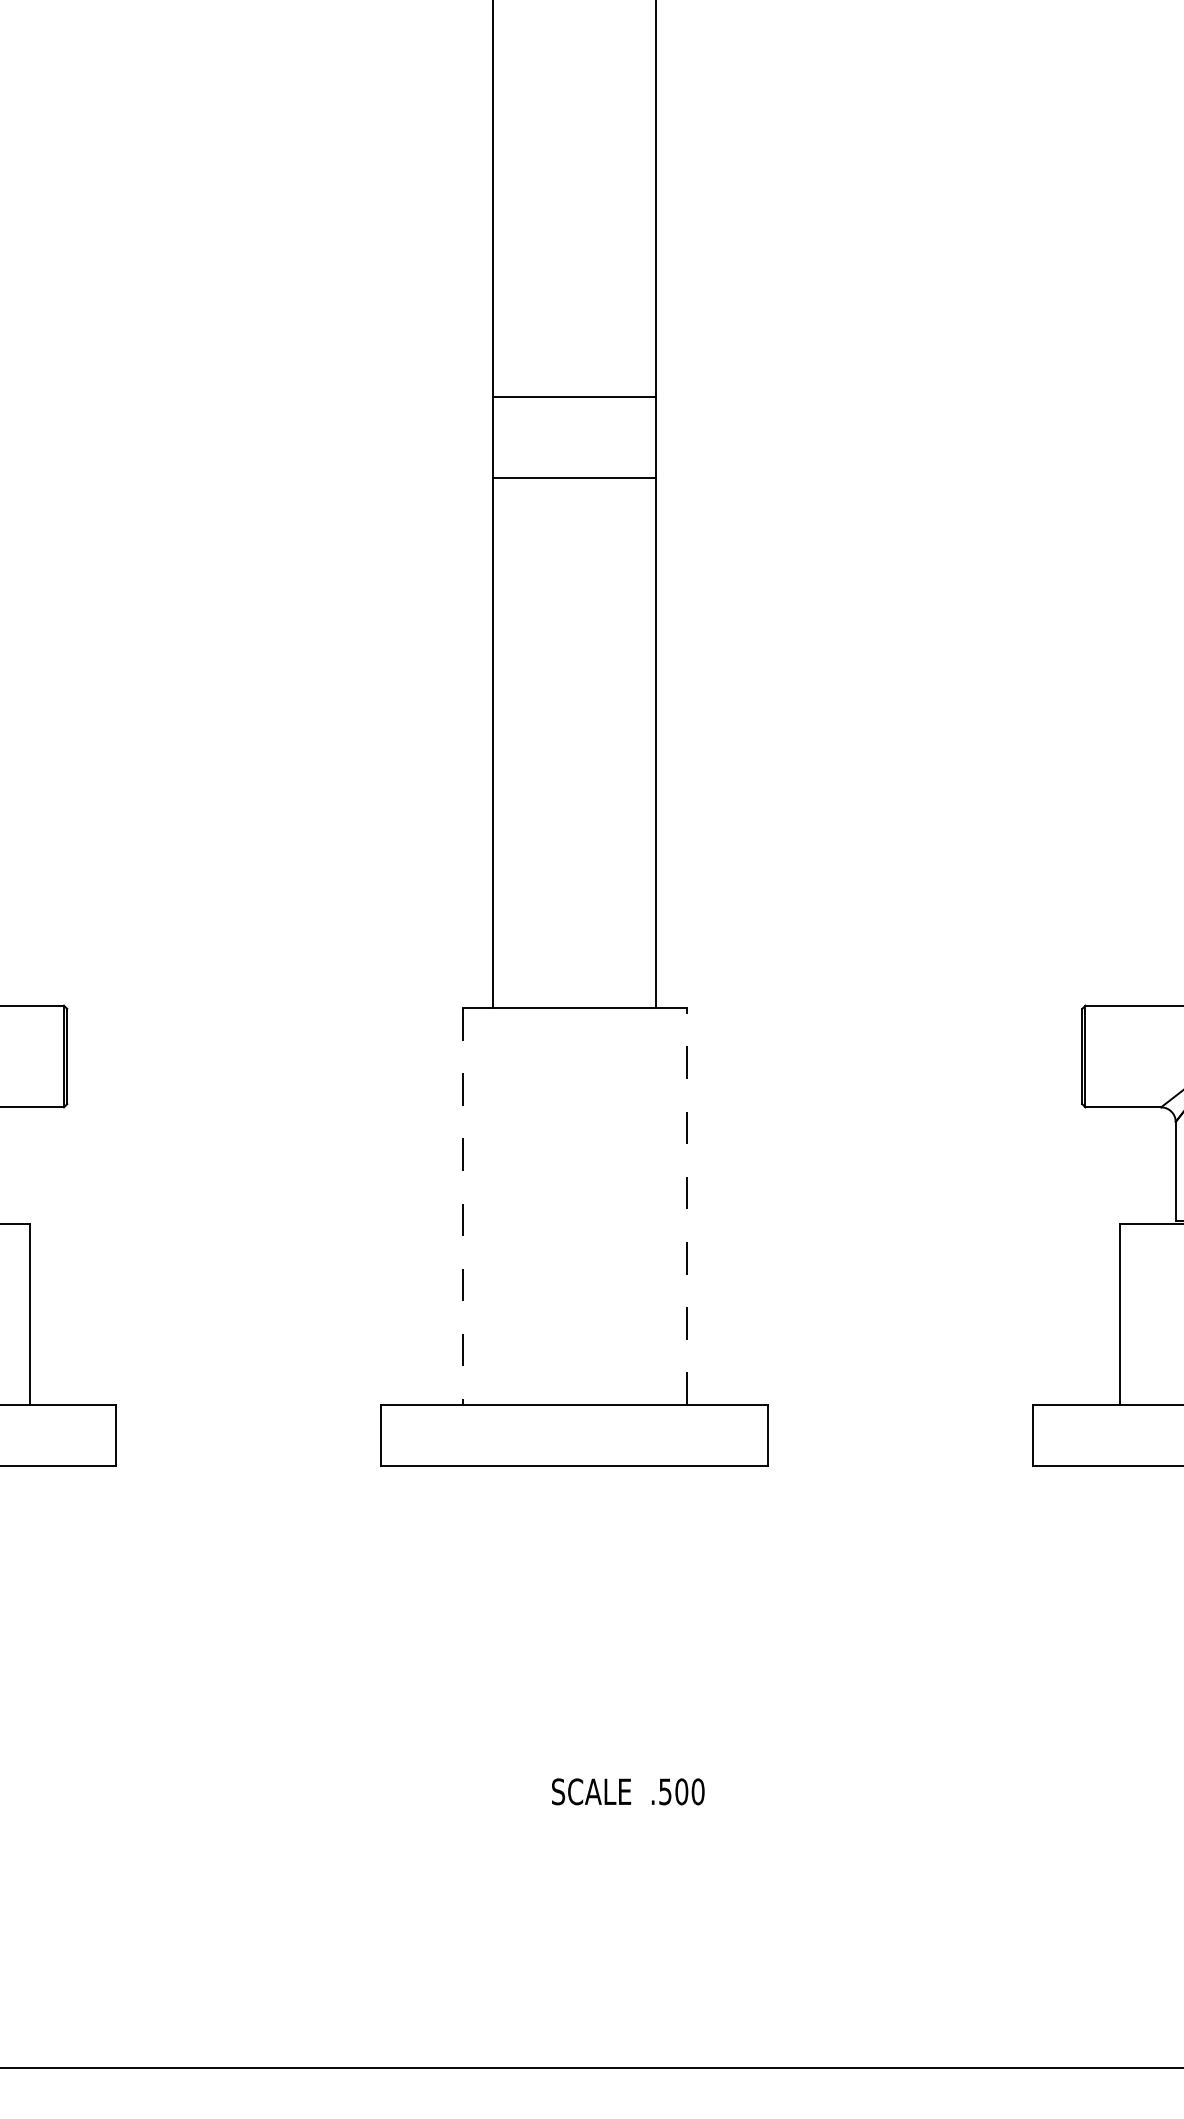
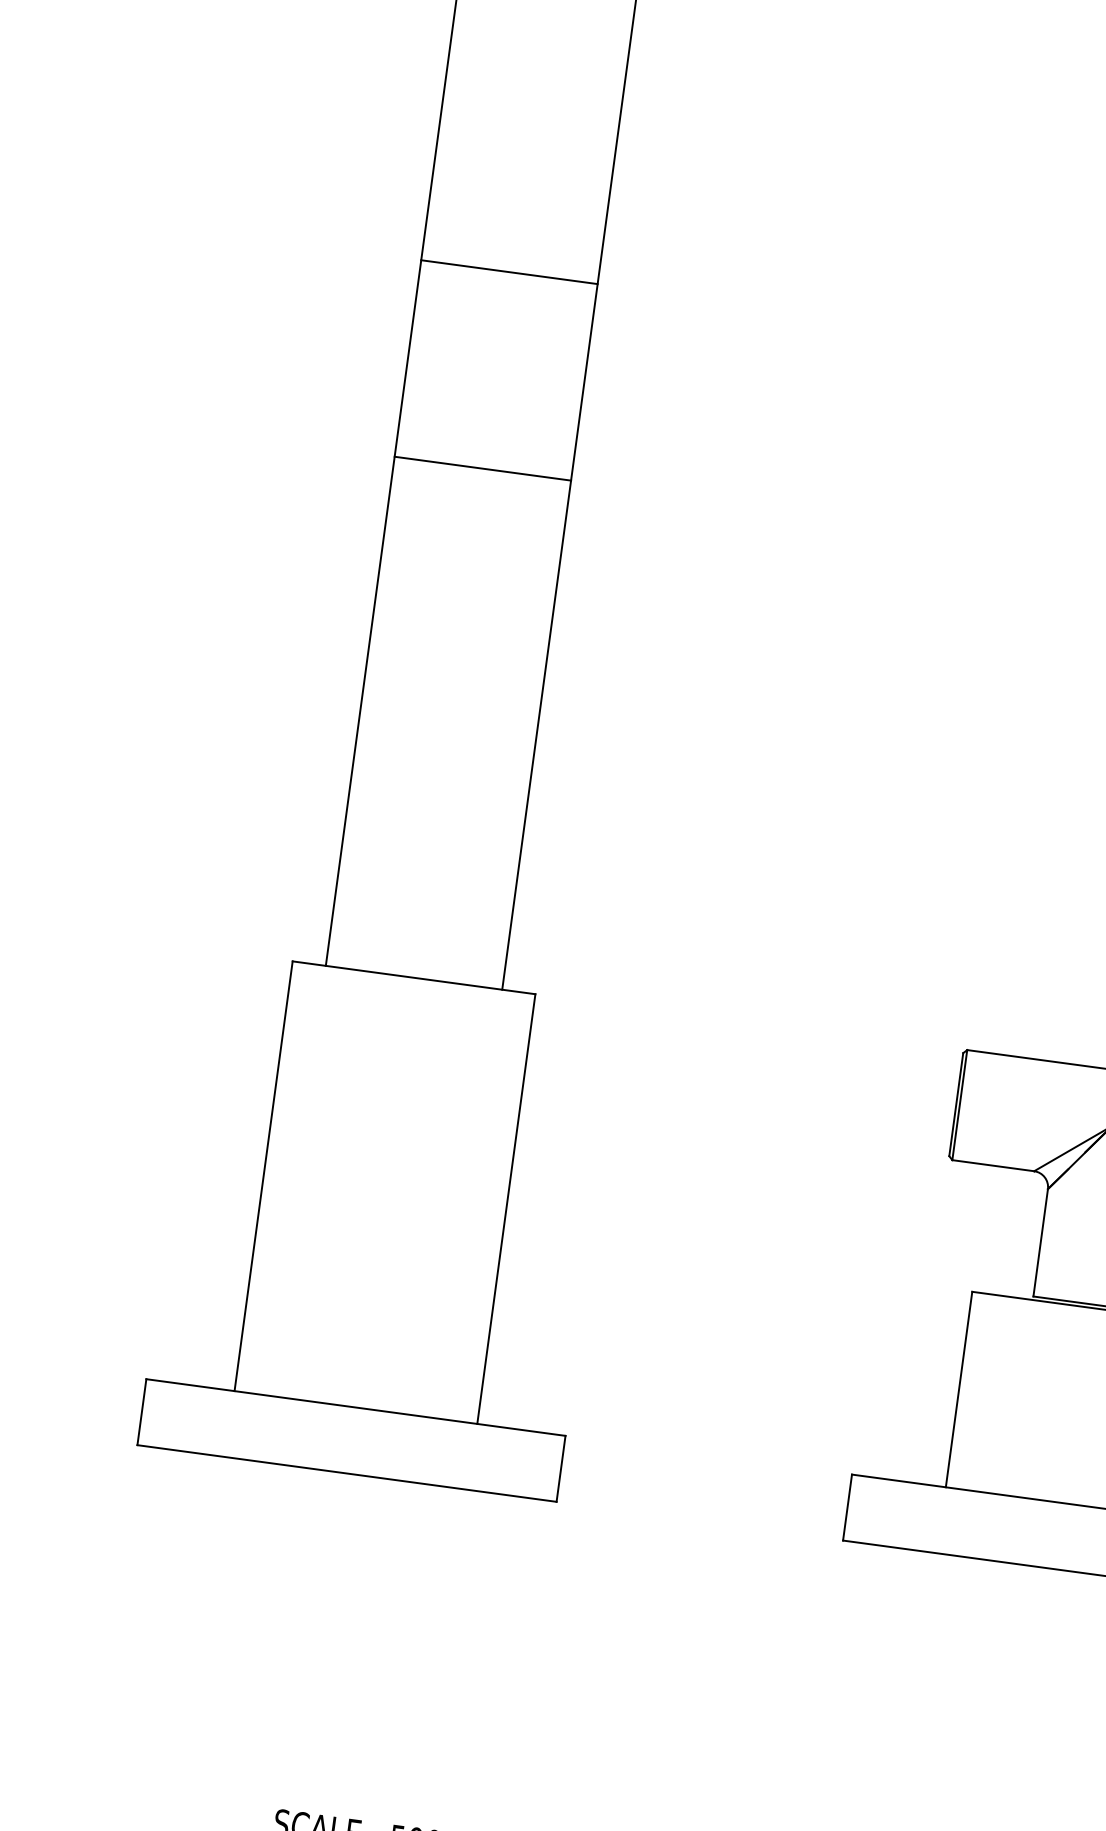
line: (574, 397) -> (509, 272), moved
line: (574, 477) -> (482, 468), moved
line: (686, 1205) -> (506, 1207), dashed -> solid
line: (462, 1206) -> (263, 1176), dashed -> solid

